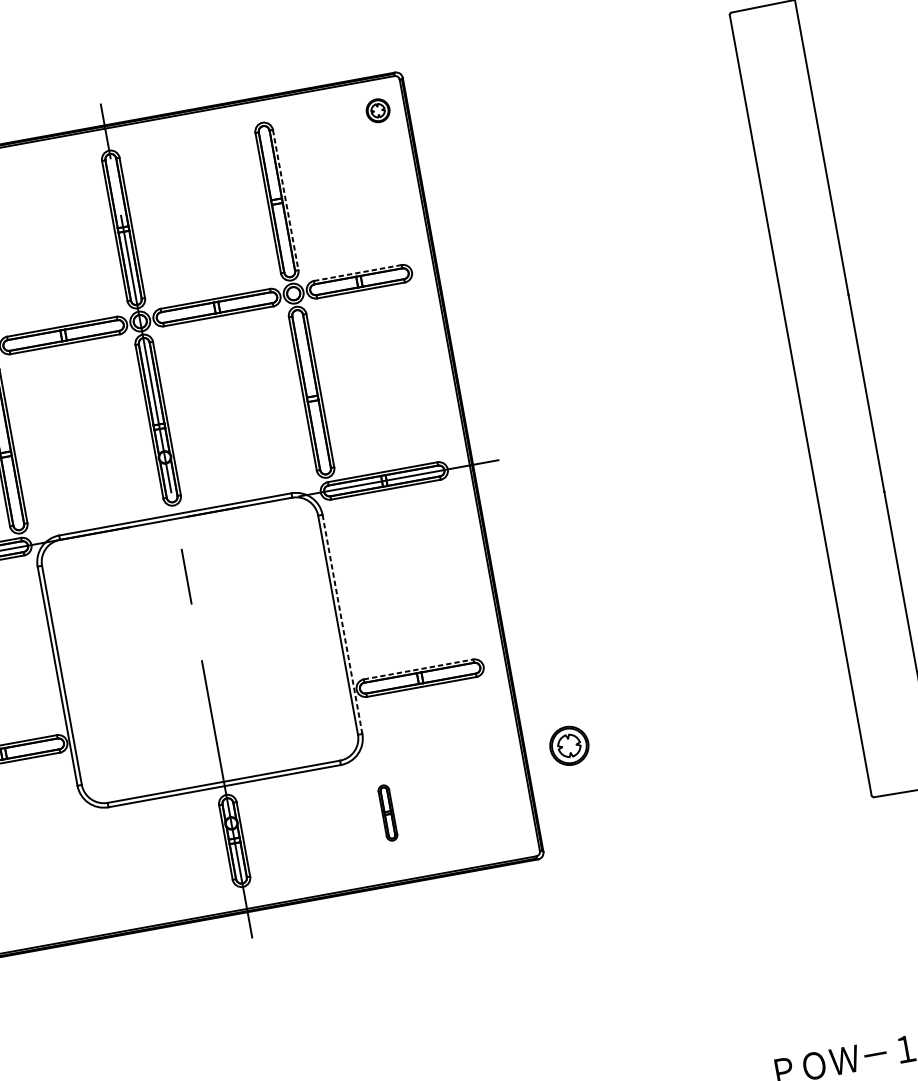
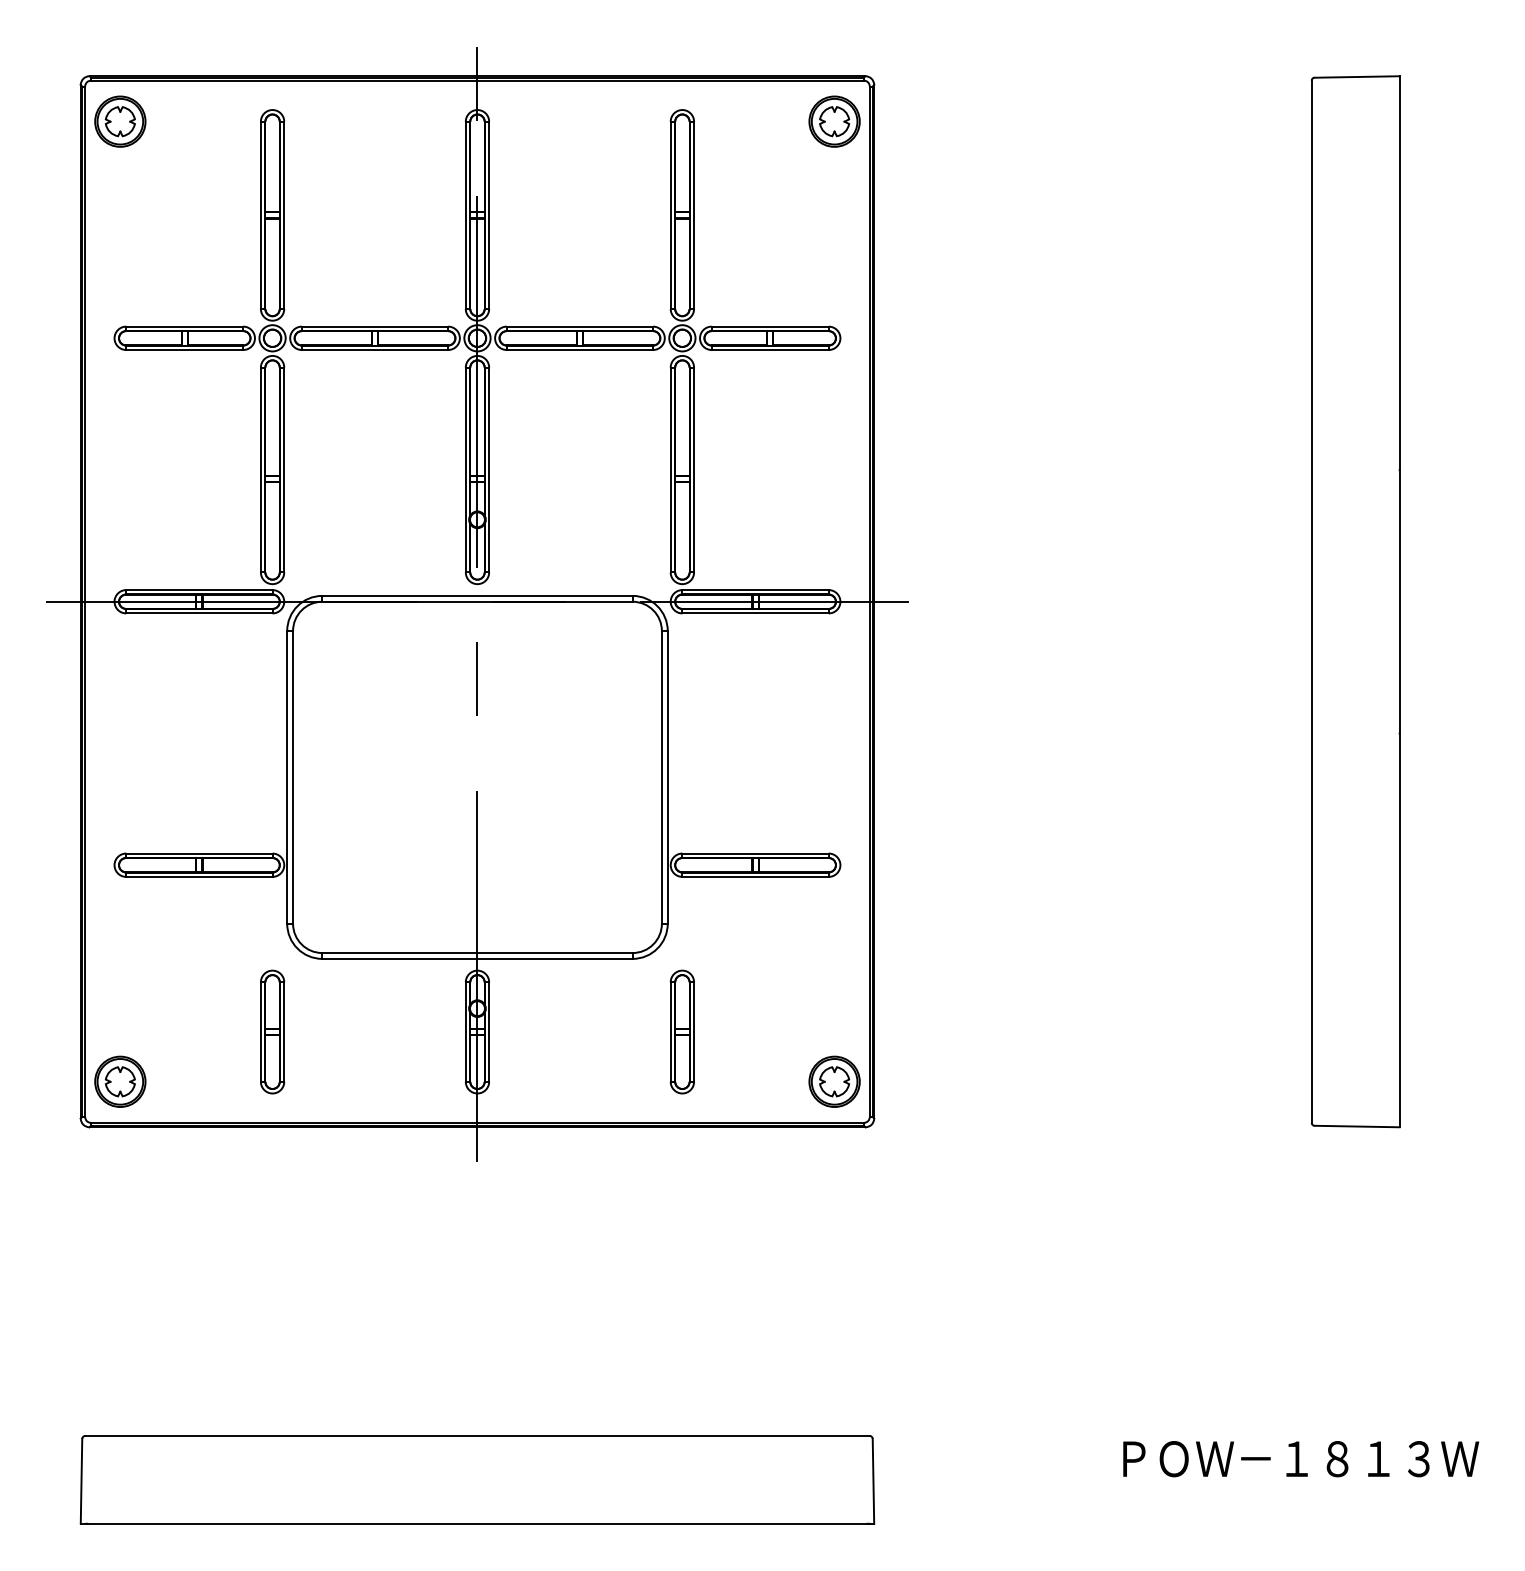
part: (378, 110) -> (834, 121), size x1.67
line: (286, 200) -> (694, 215), dashed -> solid
line: (358, 272) -> (770, 326), dashed -> solid
line: (342, 624) -> (667, 777), dashed -> solid
line: (419, 669) -> (756, 853), dashed -> solid
part: (569, 745) -> (834, 1081), moved
part: (387, 812) -> (681, 1031), size x1.67
part: (81, 868) -> (272, 1031), added

